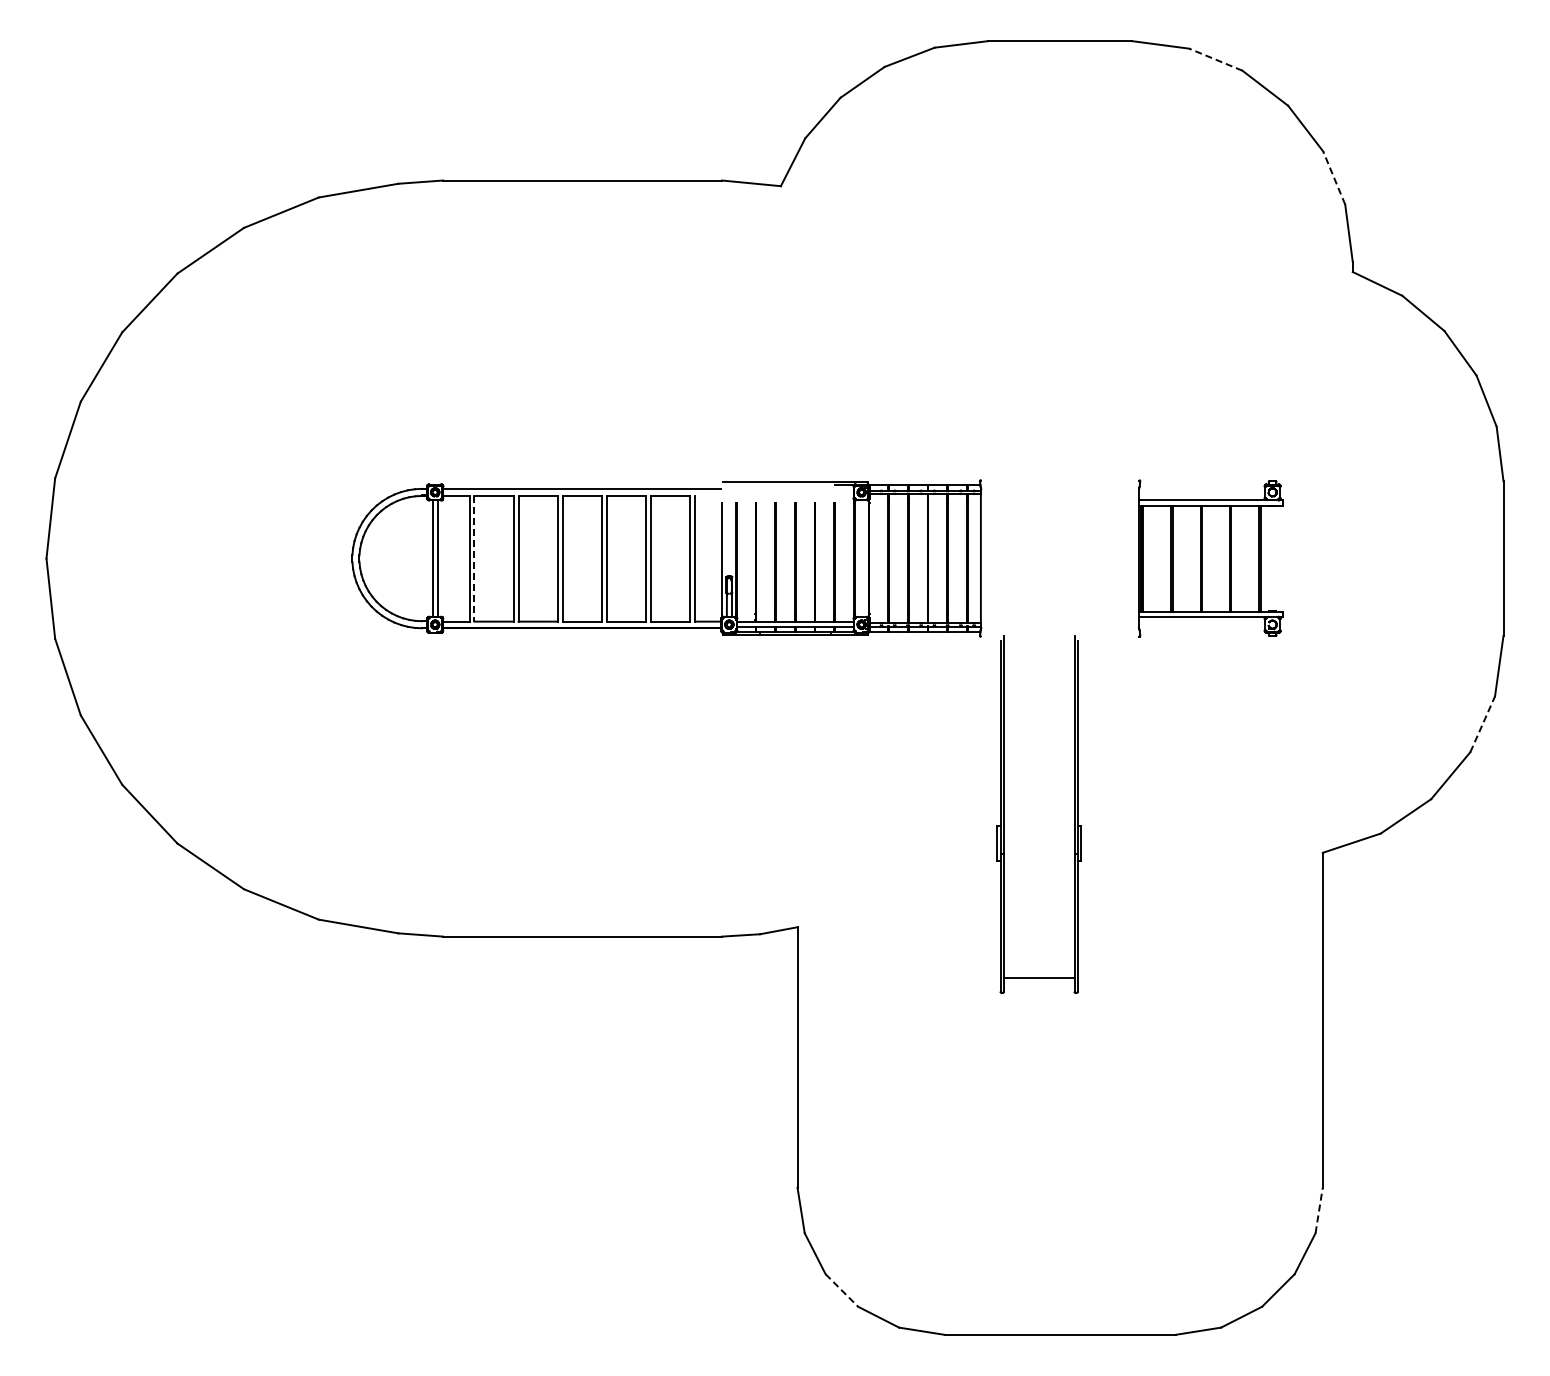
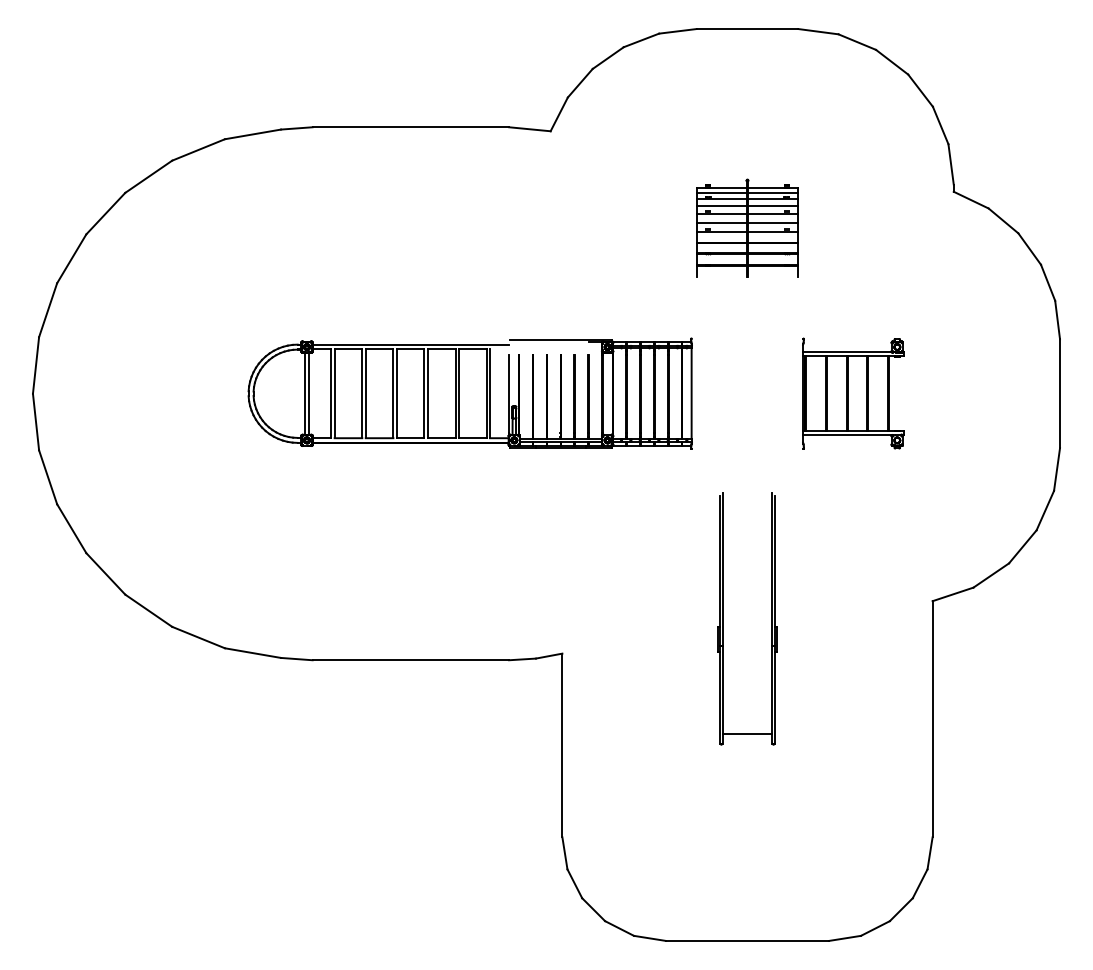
line: (1215, 59) -> (857, 41), dashed -> solid
line: (1334, 178) -> (940, 125), dashed -> solid
part: (1059, 323) -> (747, 228), added
line: (474, 559) -> (334, 394), dashed -> solid
line: (1482, 724) -> (1045, 510), dashed -> solid
part: (1004, 814) -> (723, 618), moved
line: (1319, 1210) -> (930, 853), dashed -> solid
line: (841, 1290) -> (593, 909), dashed -> solid

